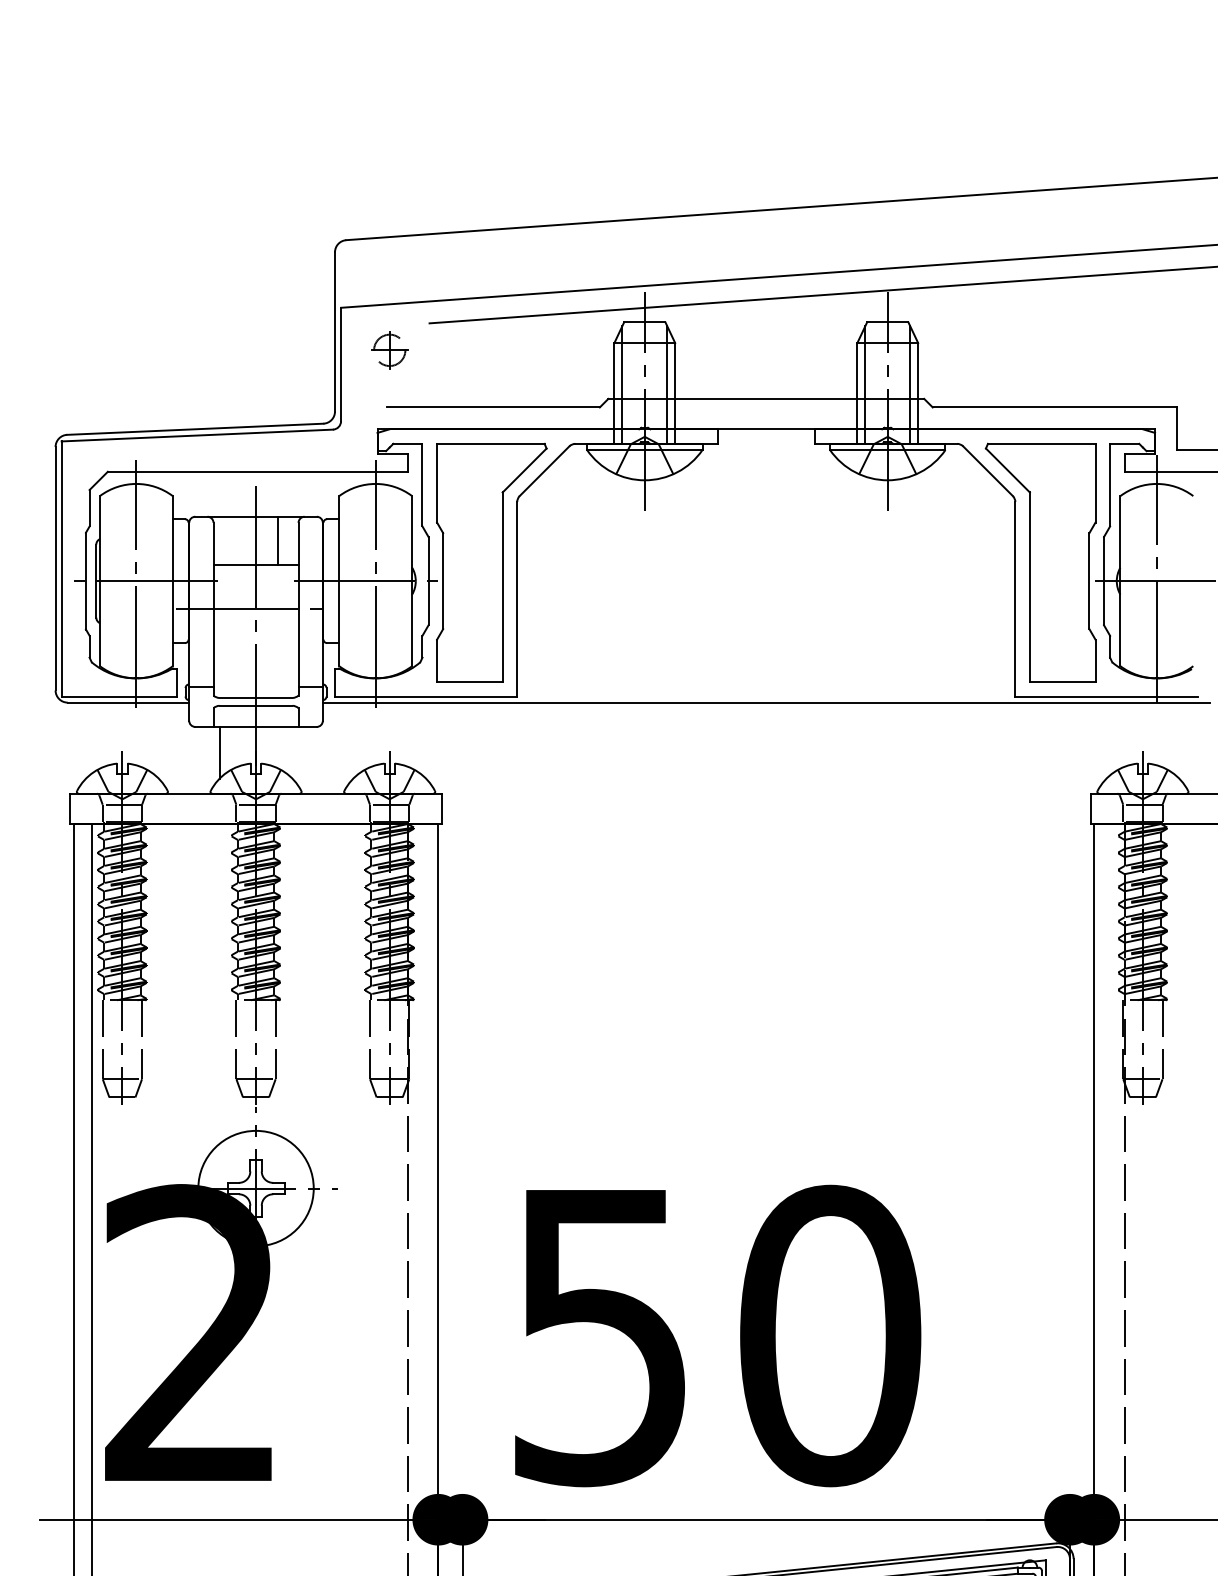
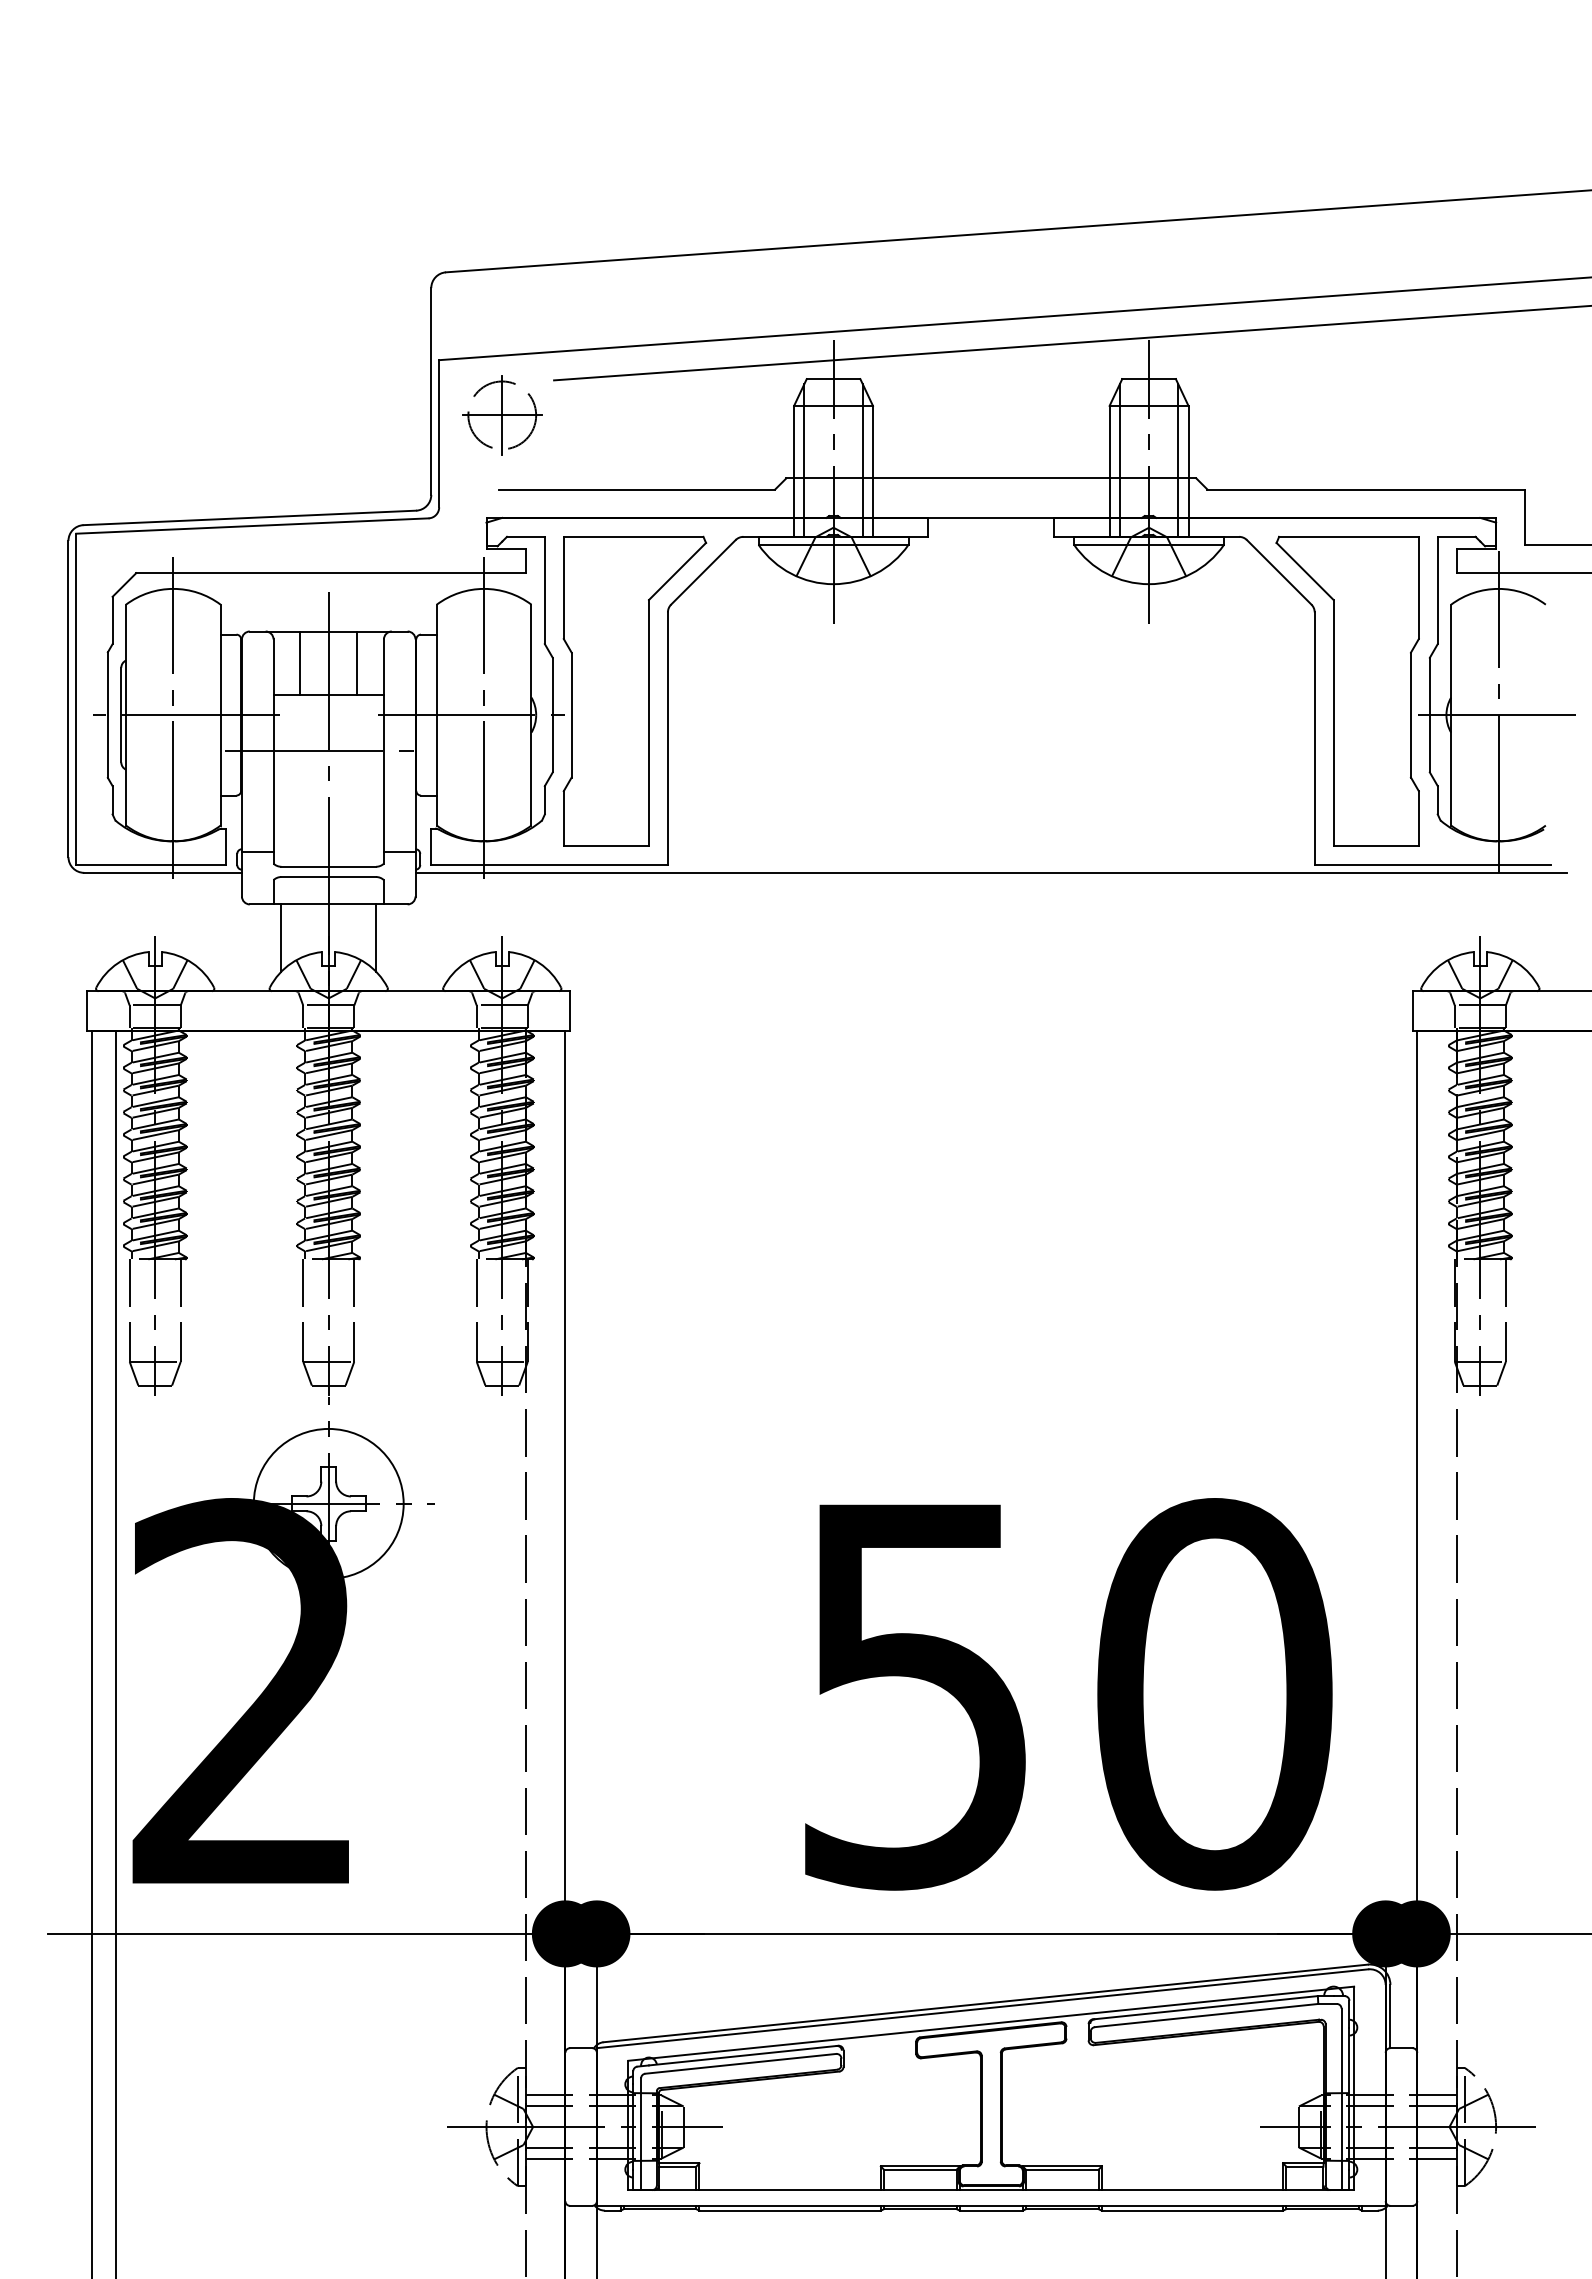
part: (389, 350) -> (502, 415), size x1.67
line: (234, 540) -> (300, 662), added
line: (292, 752) -> (376, 937), added
text: (717, 1336) -> (1068, 1694), moved

